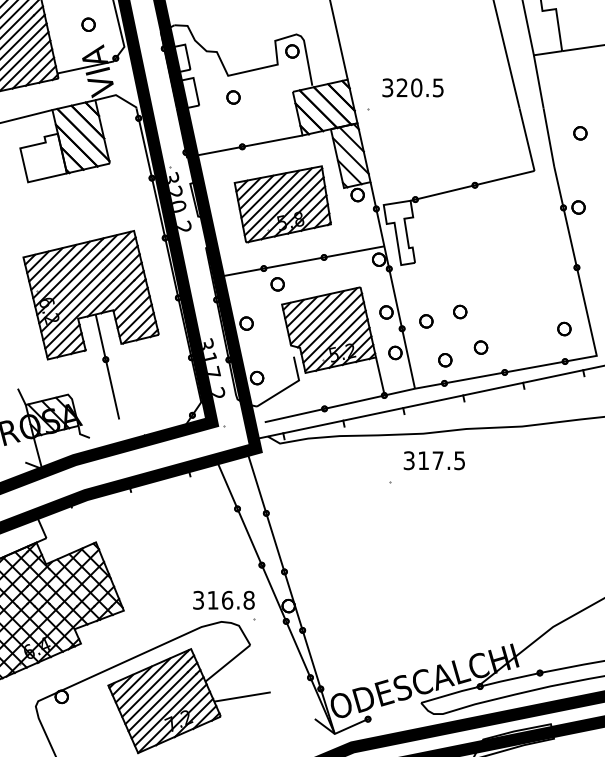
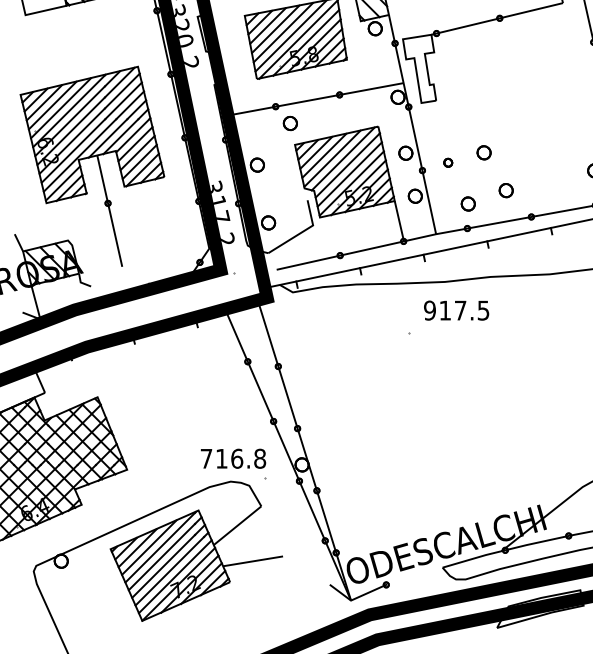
part: (426, 321) -> (448, 162), size x0.6
text: (408, 460) -> (429, 310), 317.5 -> 917.5
text: (198, 599) -> (206, 457), 316.8 -> 716.8

